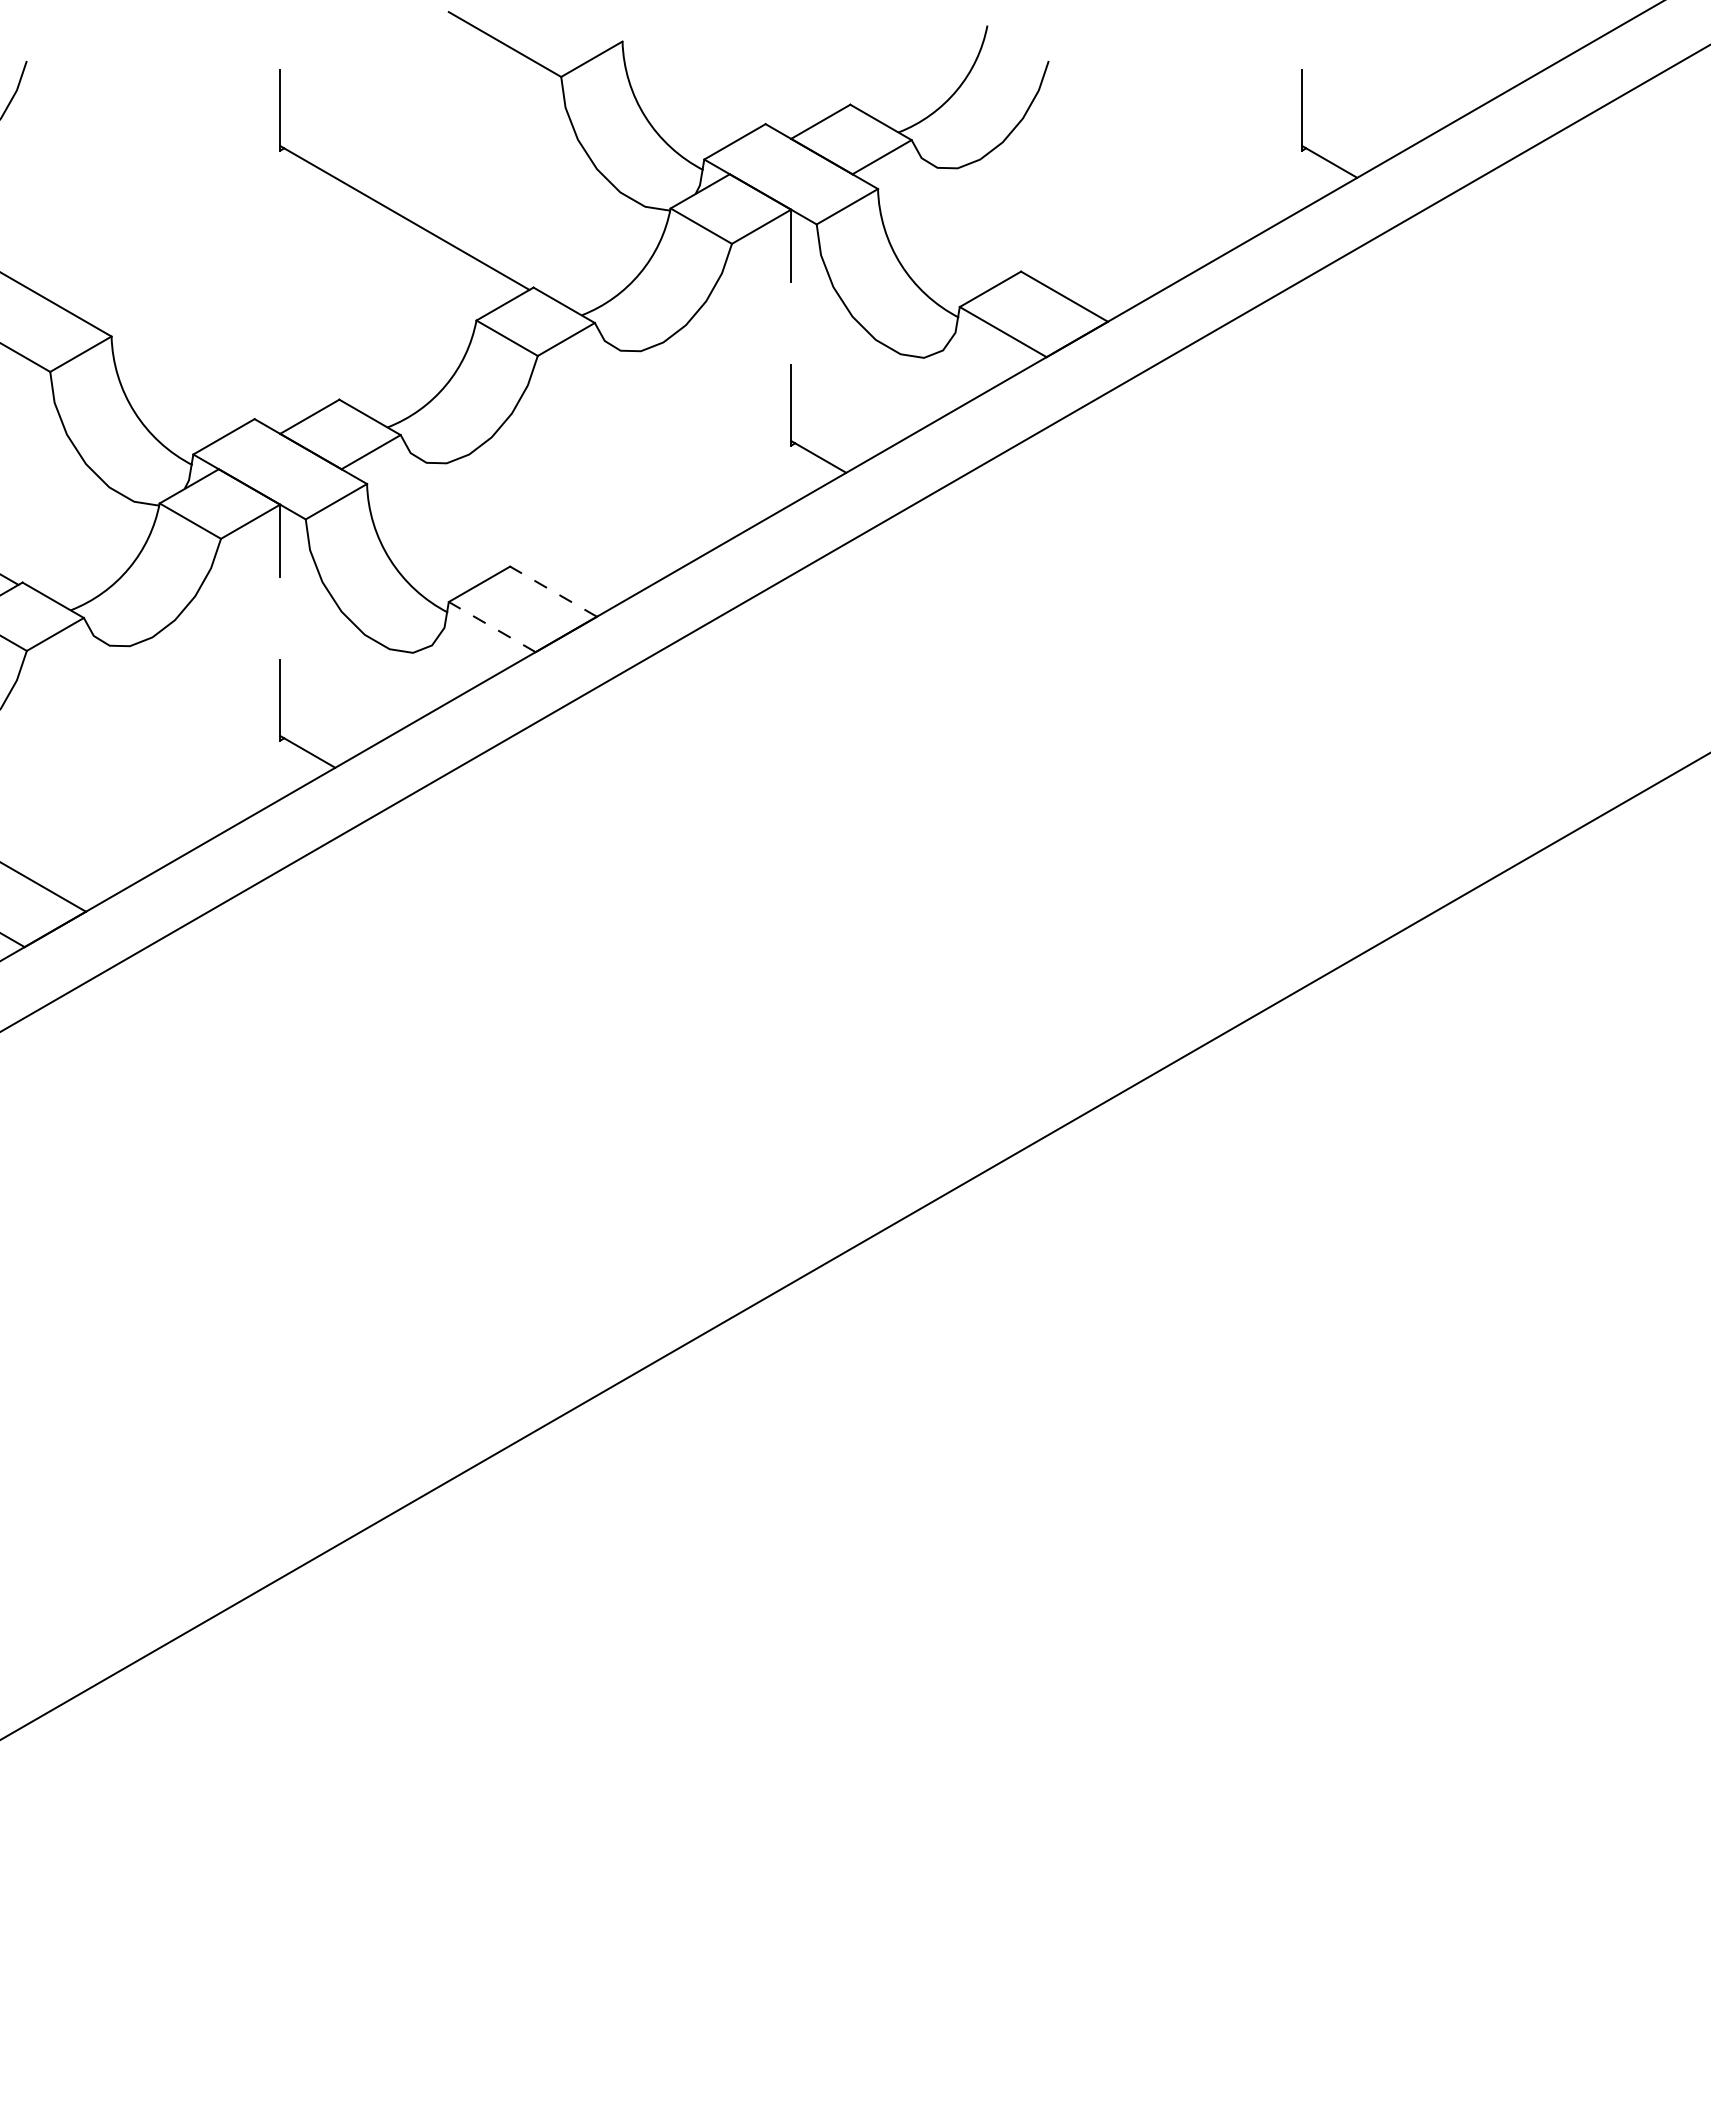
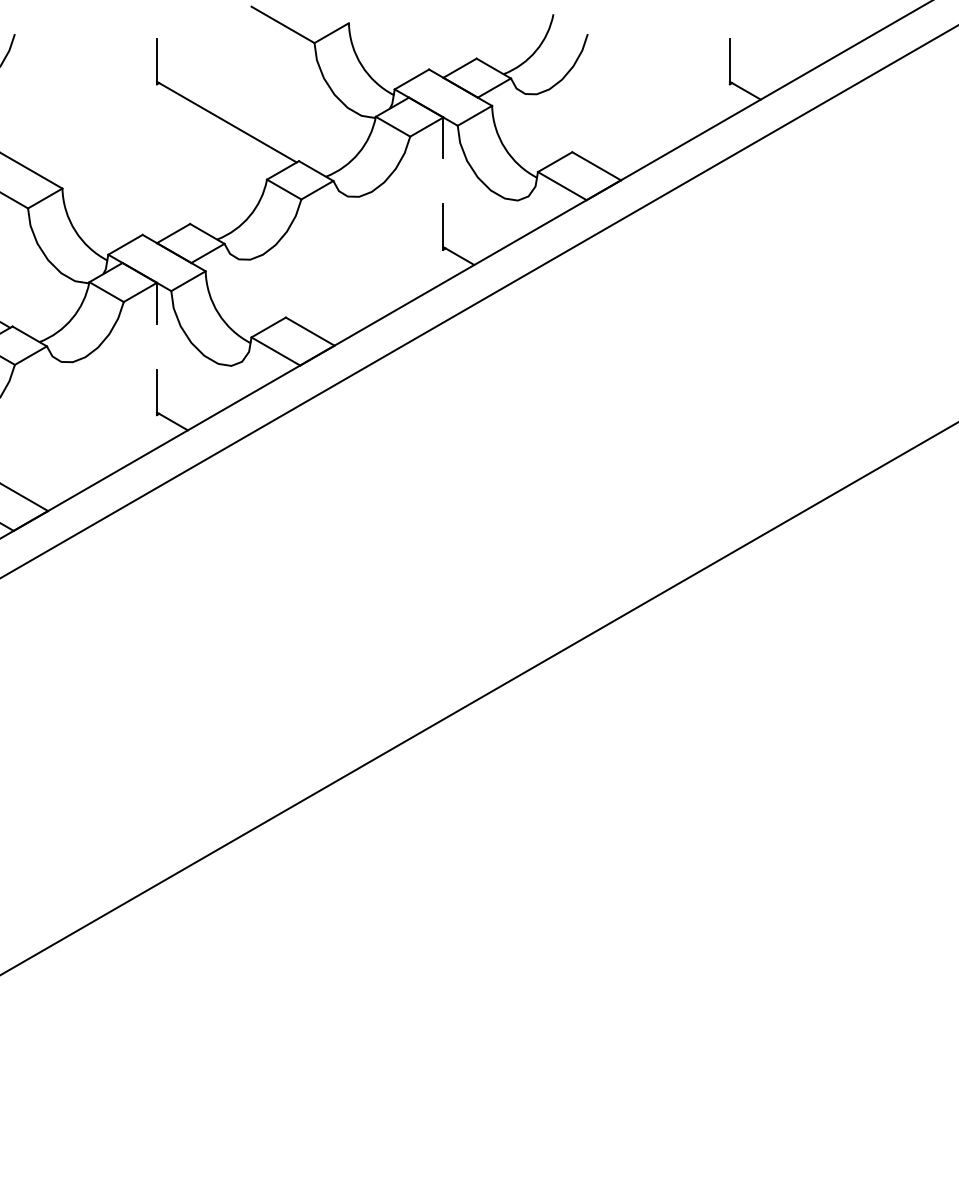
line: (552, 591) -> (309, 331), dashed -> solid
line: (491, 627) -> (275, 351), dashed -> solid

